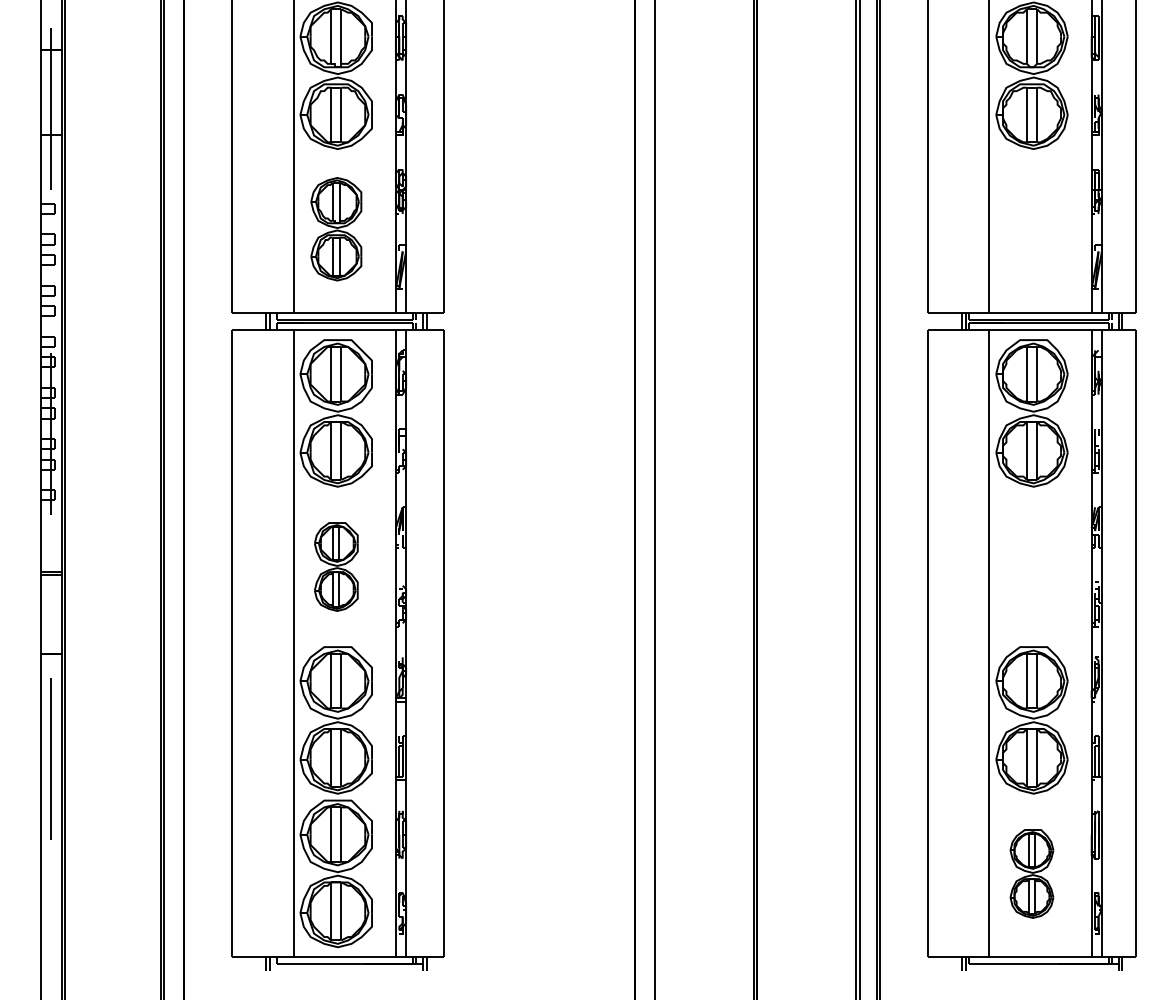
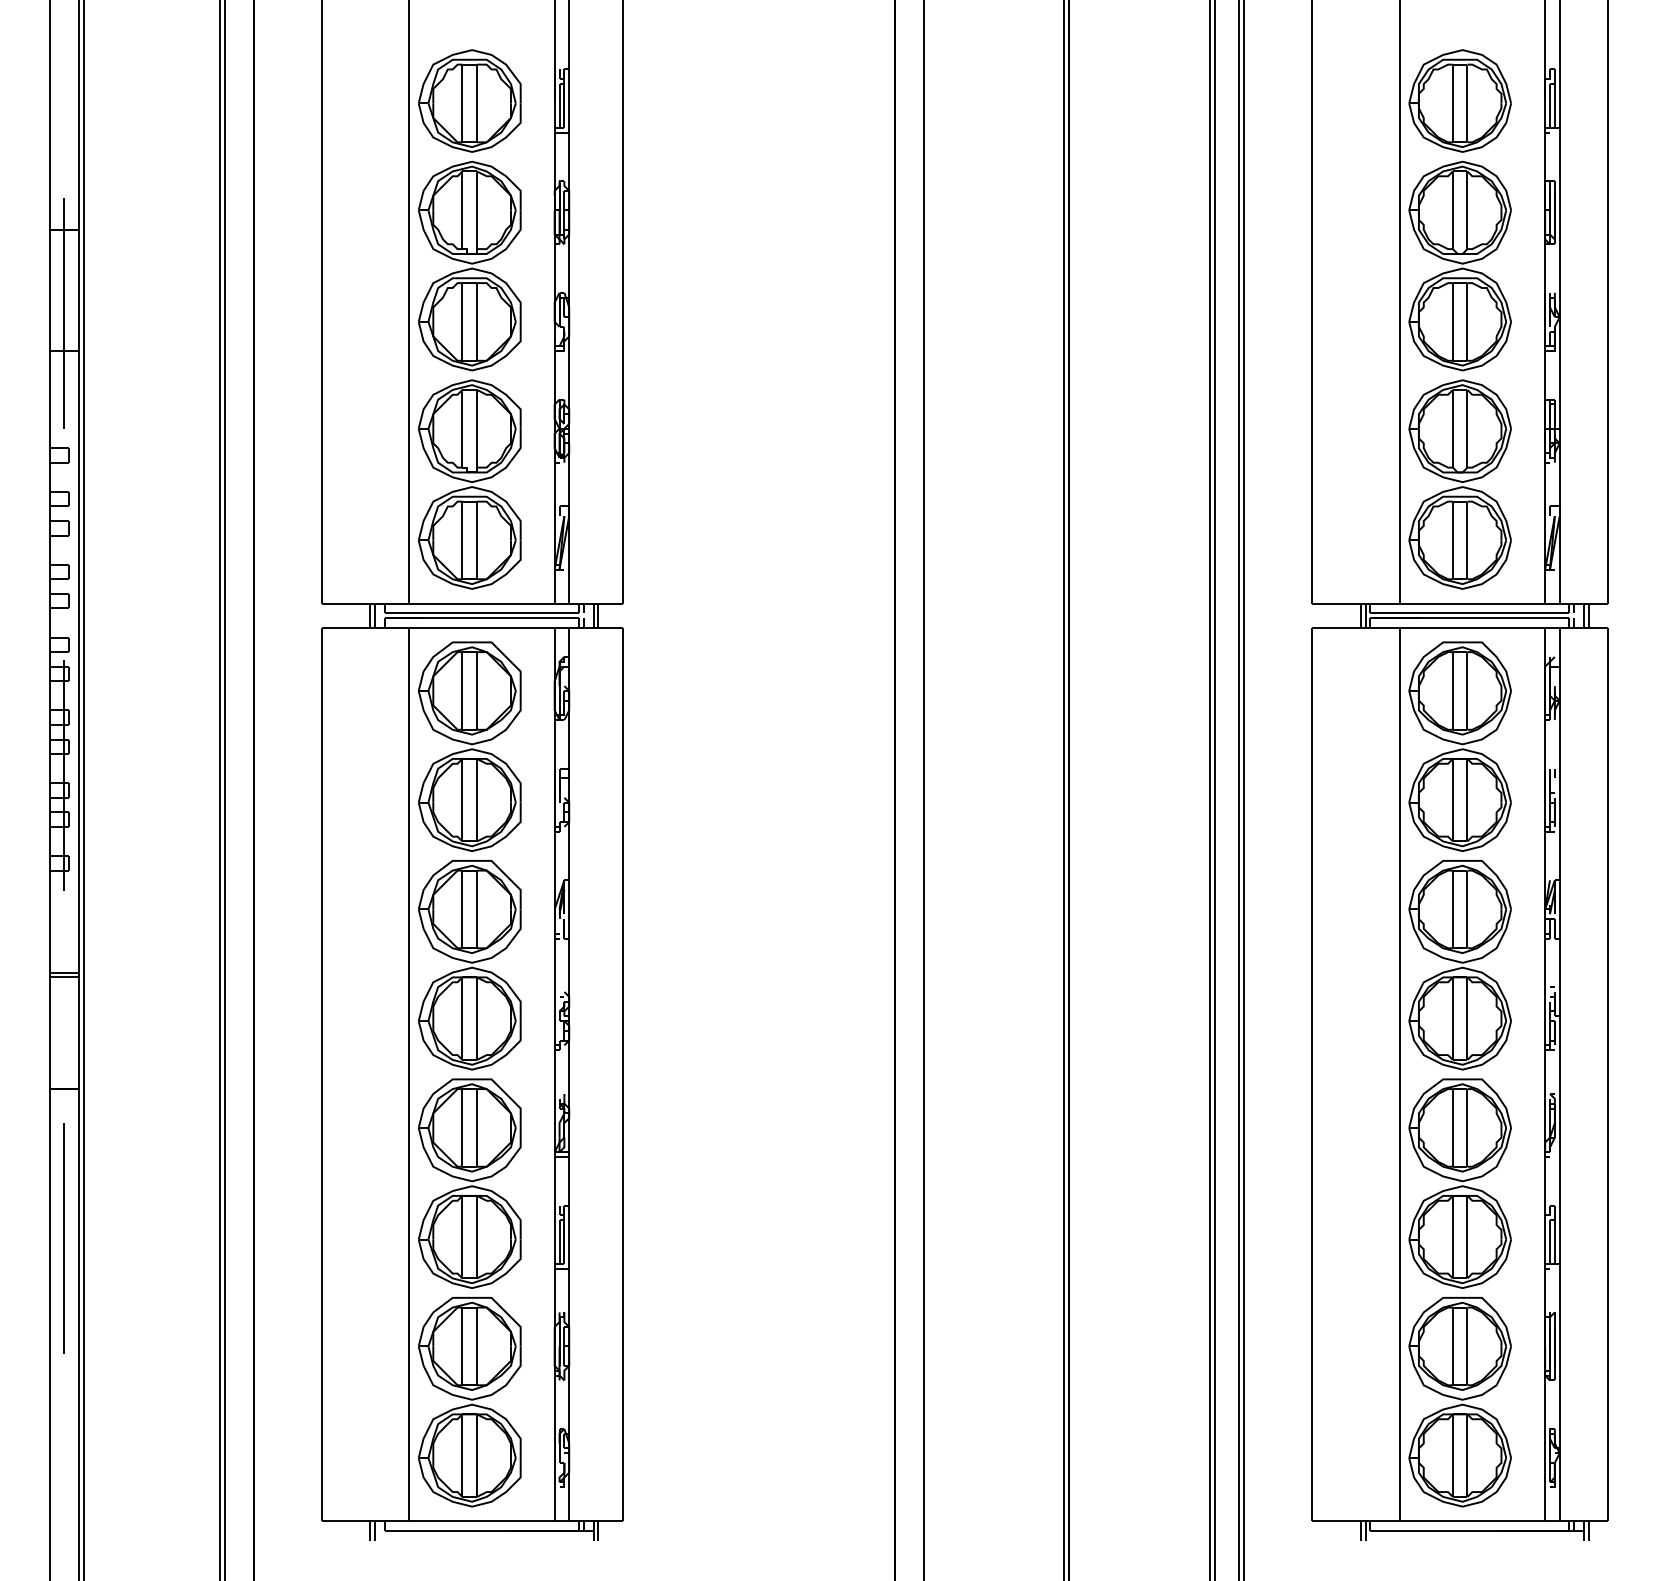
part: (336, 229) -> (469, 484), size x1.43
part: (1031, 229) -> (1459, 484), added
part: (336, 567) -> (469, 965), size x1.67
part: (1031, 567) -> (1459, 965), added
part: (1031, 874) -> (1459, 1402), size x1.67

